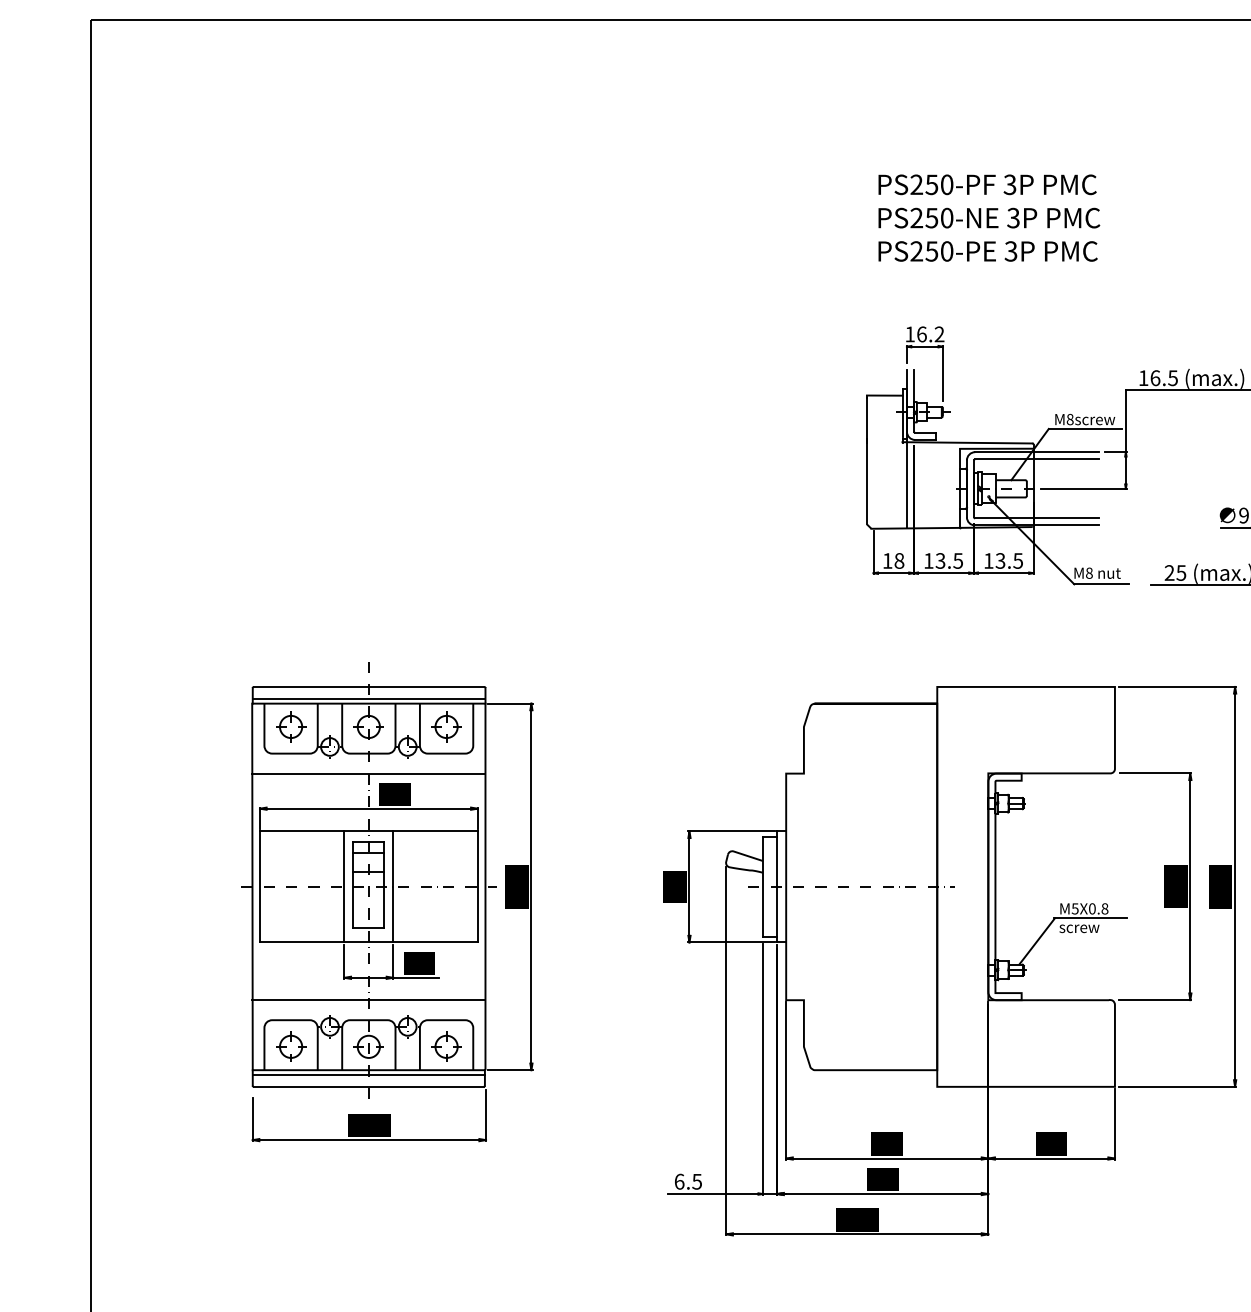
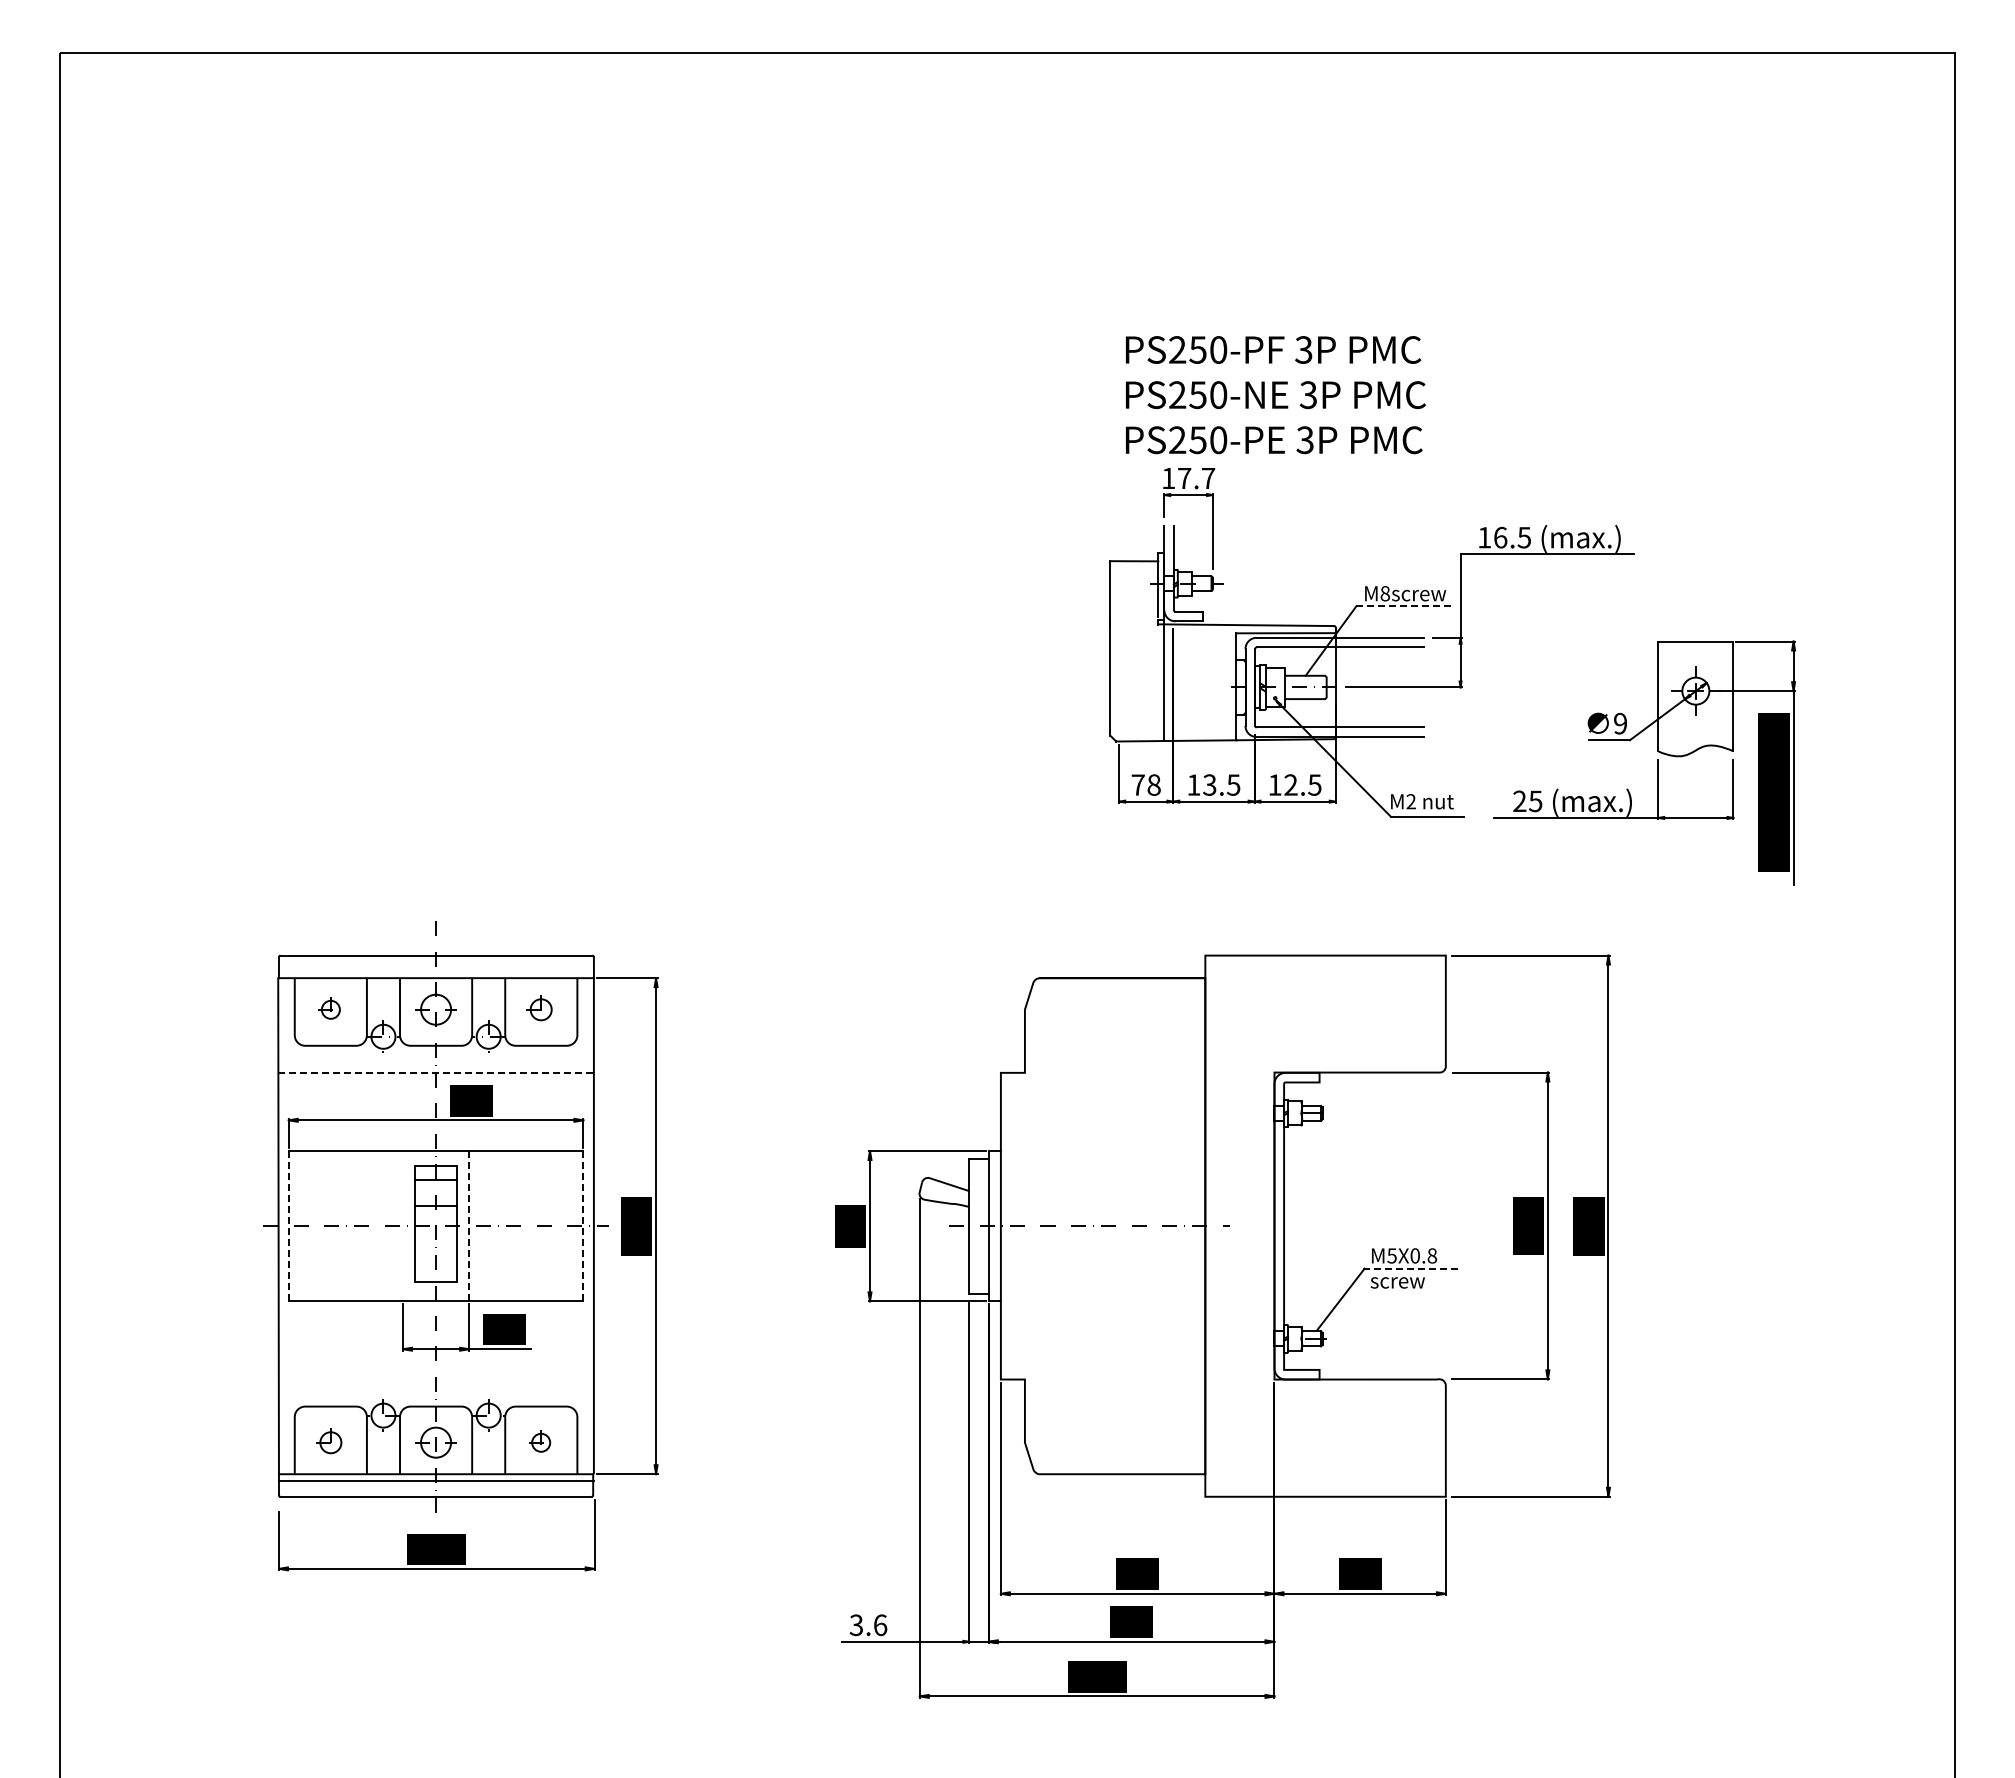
text: (989, 218) -> (1275, 395), moved
text: (930, 334) -> (1196, 478), 16.2 -> 17.7
line: (1085, 429) -> (1406, 606), solid -> dashed
text: (887, 560) -> (1137, 784), 18 -> 78
text: (1000, 560) -> (1290, 784), 13.5 -> 12.5
text: (1088, 573) -> (1410, 801), M8 -> M2
line: (368, 698) -> (435, 971), removed
part: (290, 726) -> (330, 1009), size x0.6
part: (446, 726) -> (540, 1009), size x0.7
line: (369, 773) -> (436, 1072), solid -> dashed
line: (259, 887) -> (288, 1226), solid -> dashed
line: (344, 887) -> (403, 1226), removed
line: (393, 887) -> (469, 1226), solid -> dashed
line: (477, 887) -> (583, 1226), solid -> dashed
line: (1091, 918) -> (1413, 1268), solid -> dashed
line: (368, 1000) -> (435, 1379), removed
part: (290, 1046) -> (330, 1442), size x0.7
part: (446, 1046) -> (540, 1442), size x0.6
text: (688, 1181) -> (868, 1625), 6.5 -> 3.6

